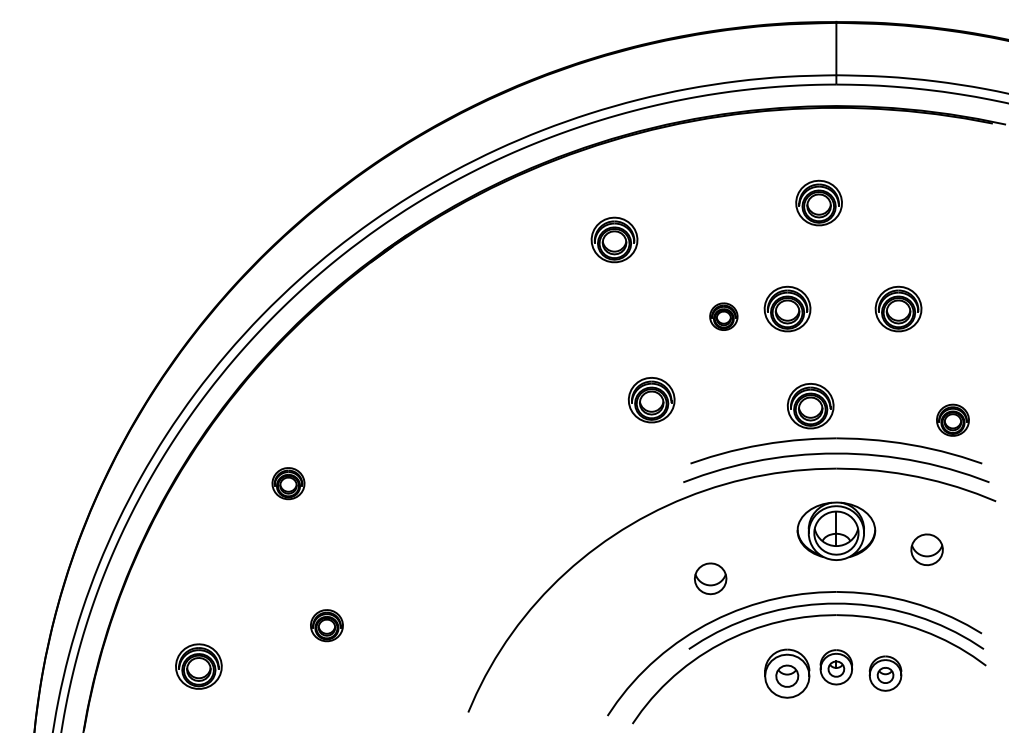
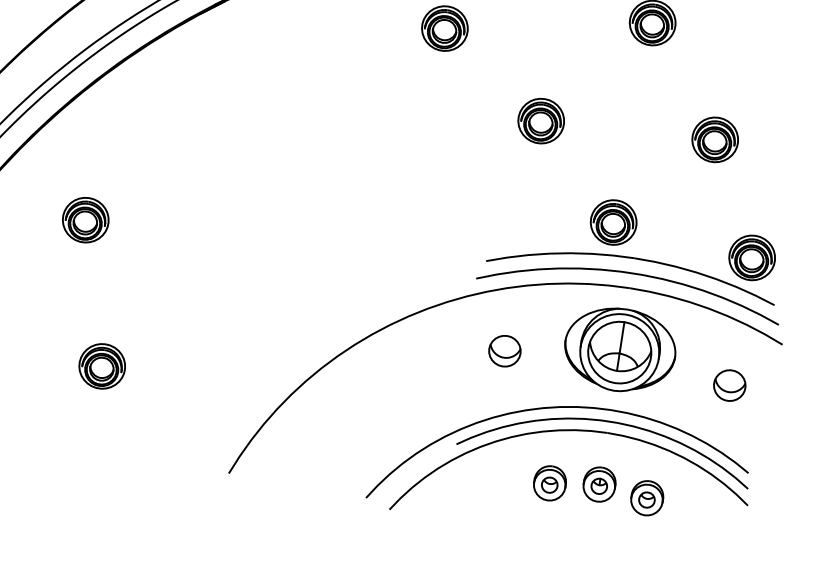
part: (787, 308) -> (605, 122), removed
part: (723, 316) -> (541, 120), size x1.67
part: (651, 400) -> (457, 192), removed
part: (952, 420) -> (751, 258), size x1.43
part: (288, 483) -> (85, 220), size x1.43
part: (836, 531) -> (620, 350), size x1.43
part: (926, 549) -> (729, 385), moved
part: (710, 578) -> (504, 350), moved
part: (326, 625) -> (101, 366), size x1.43
part: (786, 673) -> (549, 483), size x0.71

